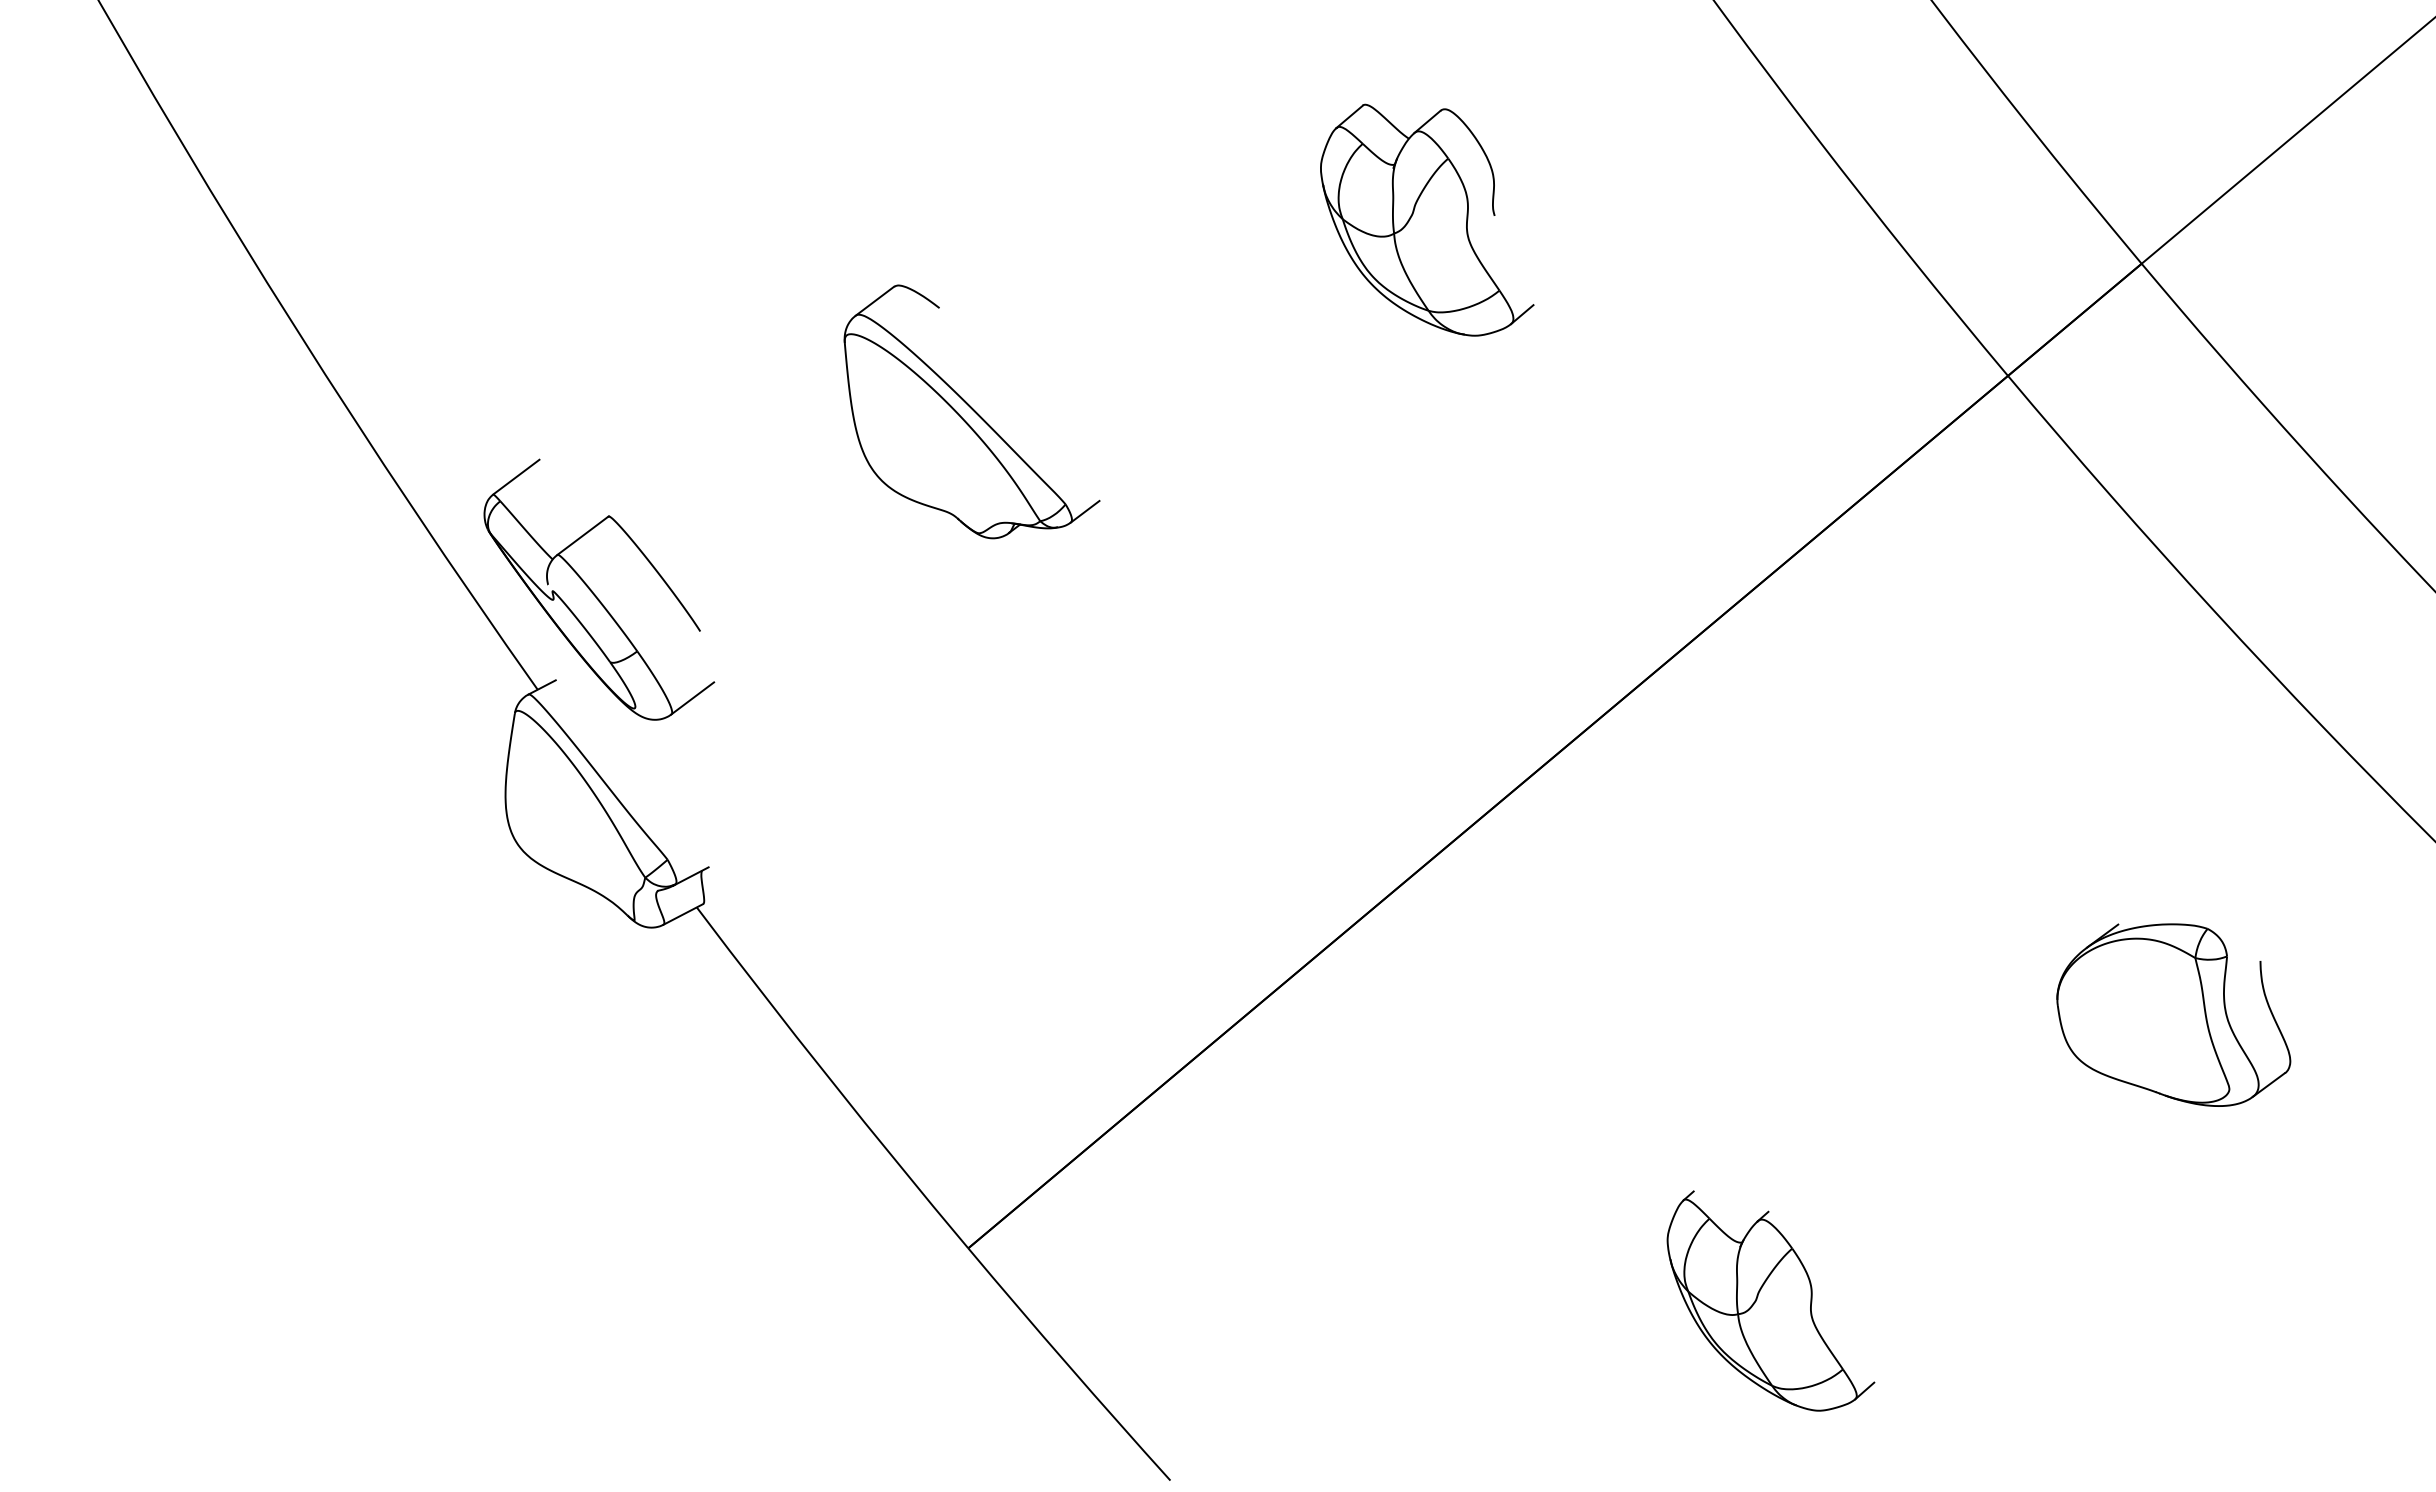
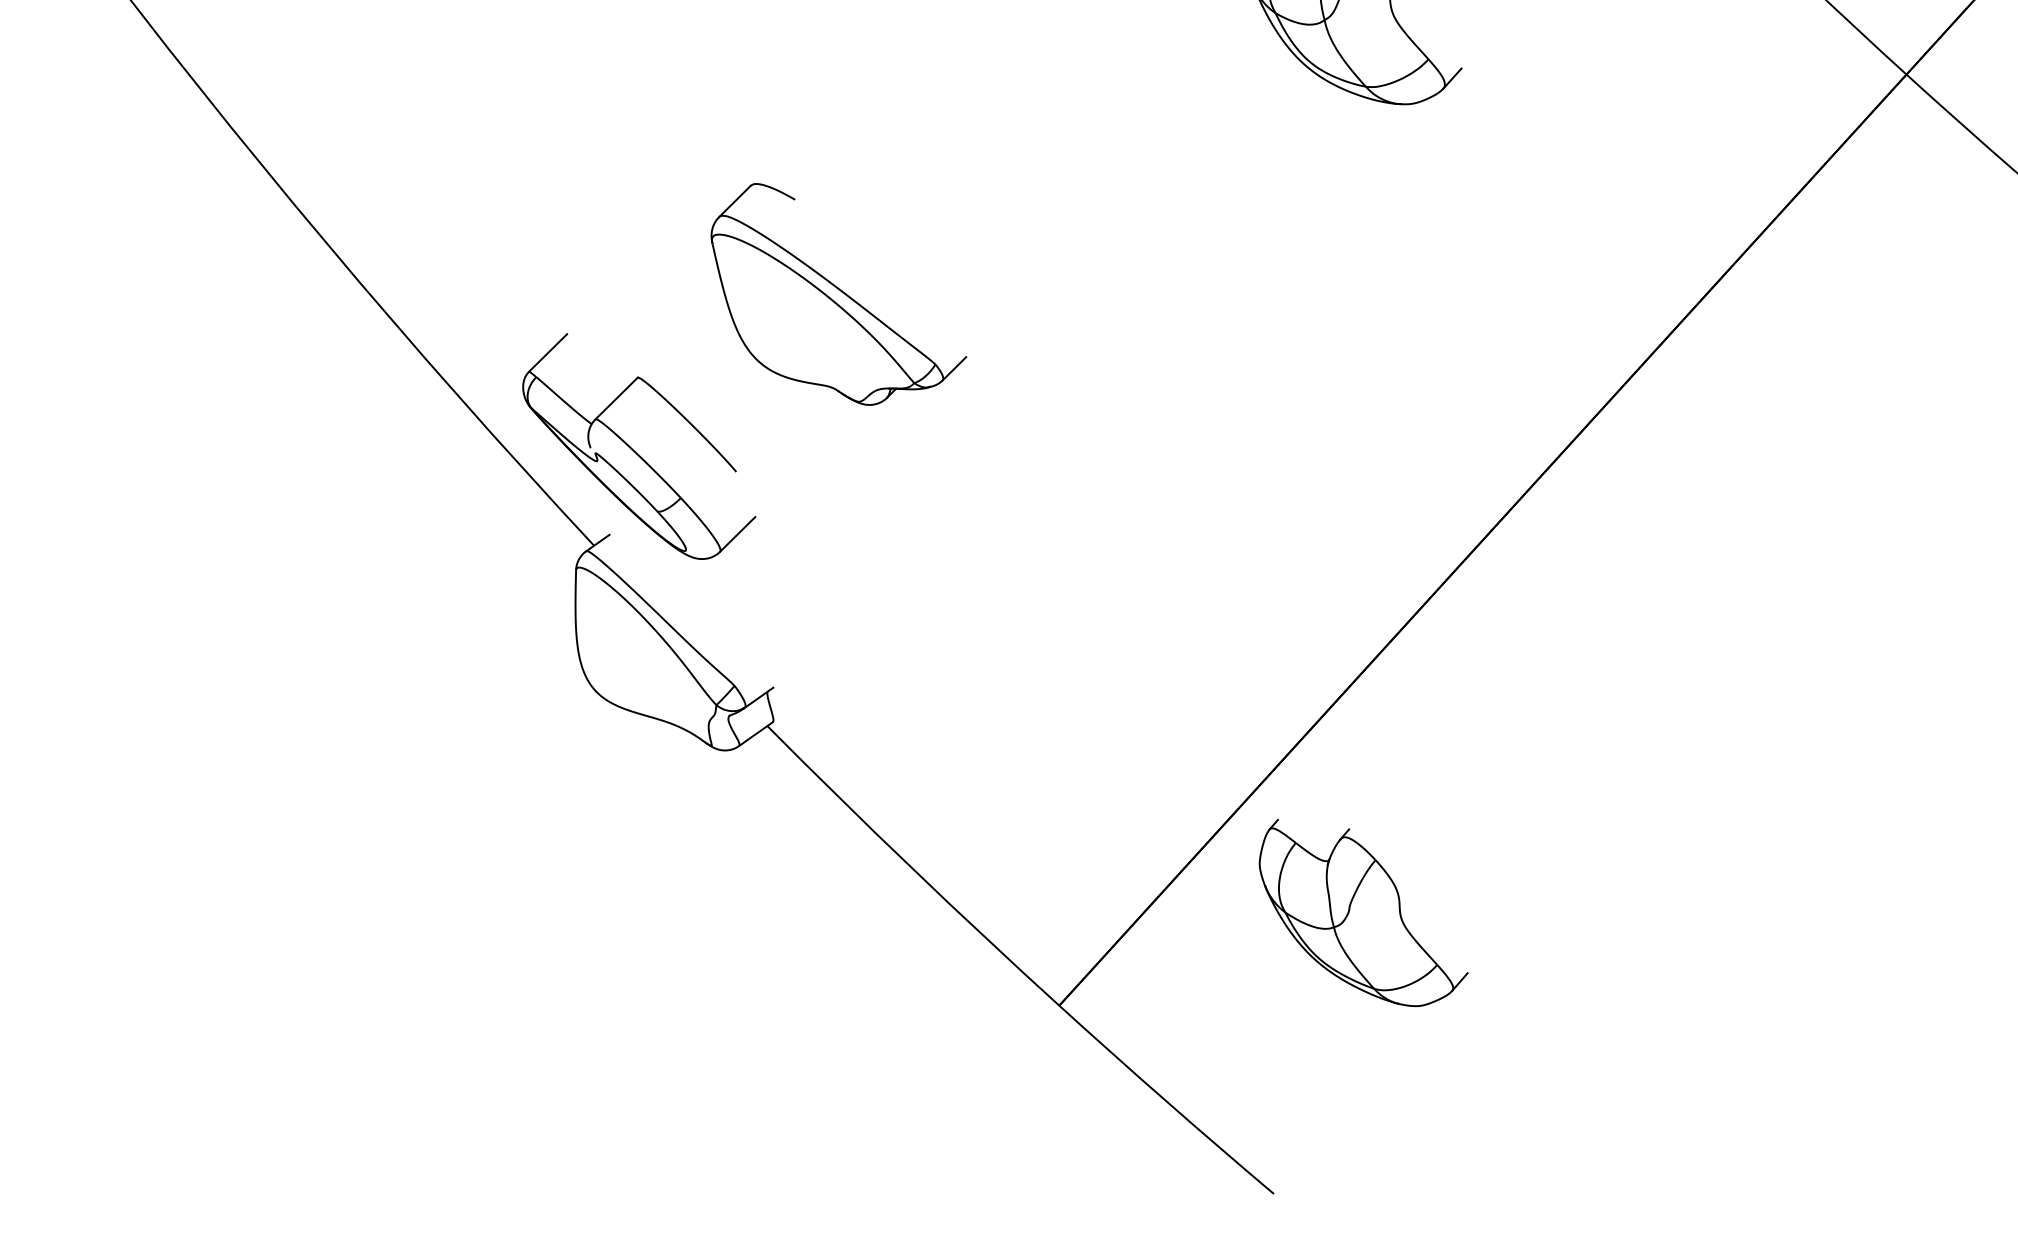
part: (971, 411) -> (837, 290), moved
part: (1770, 1300) -> (1362, 910), moved

